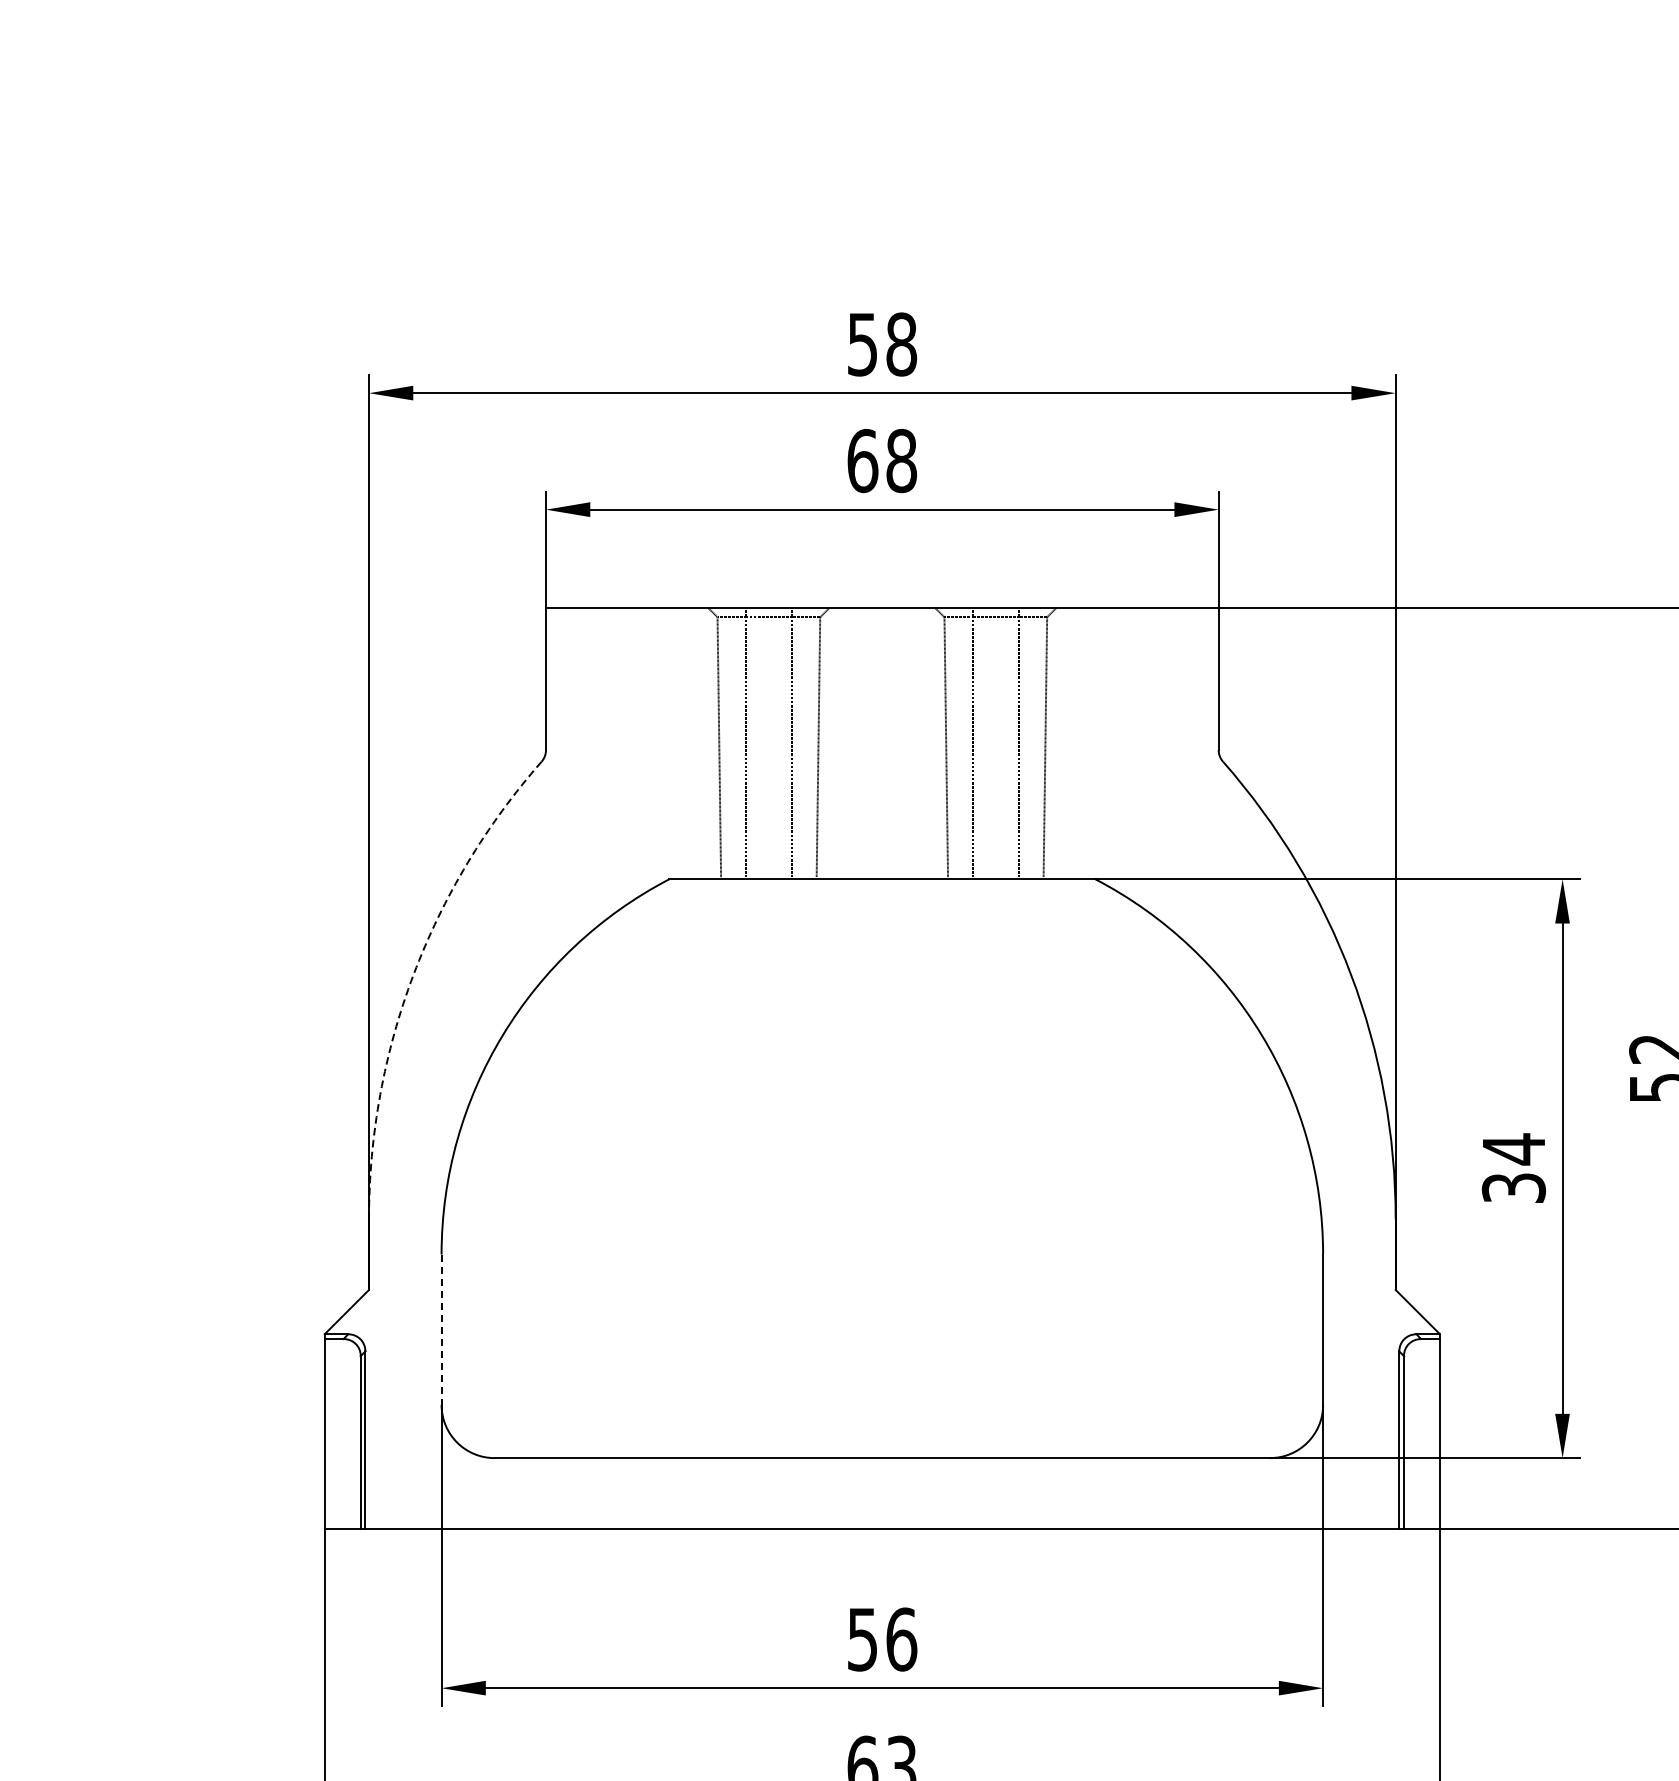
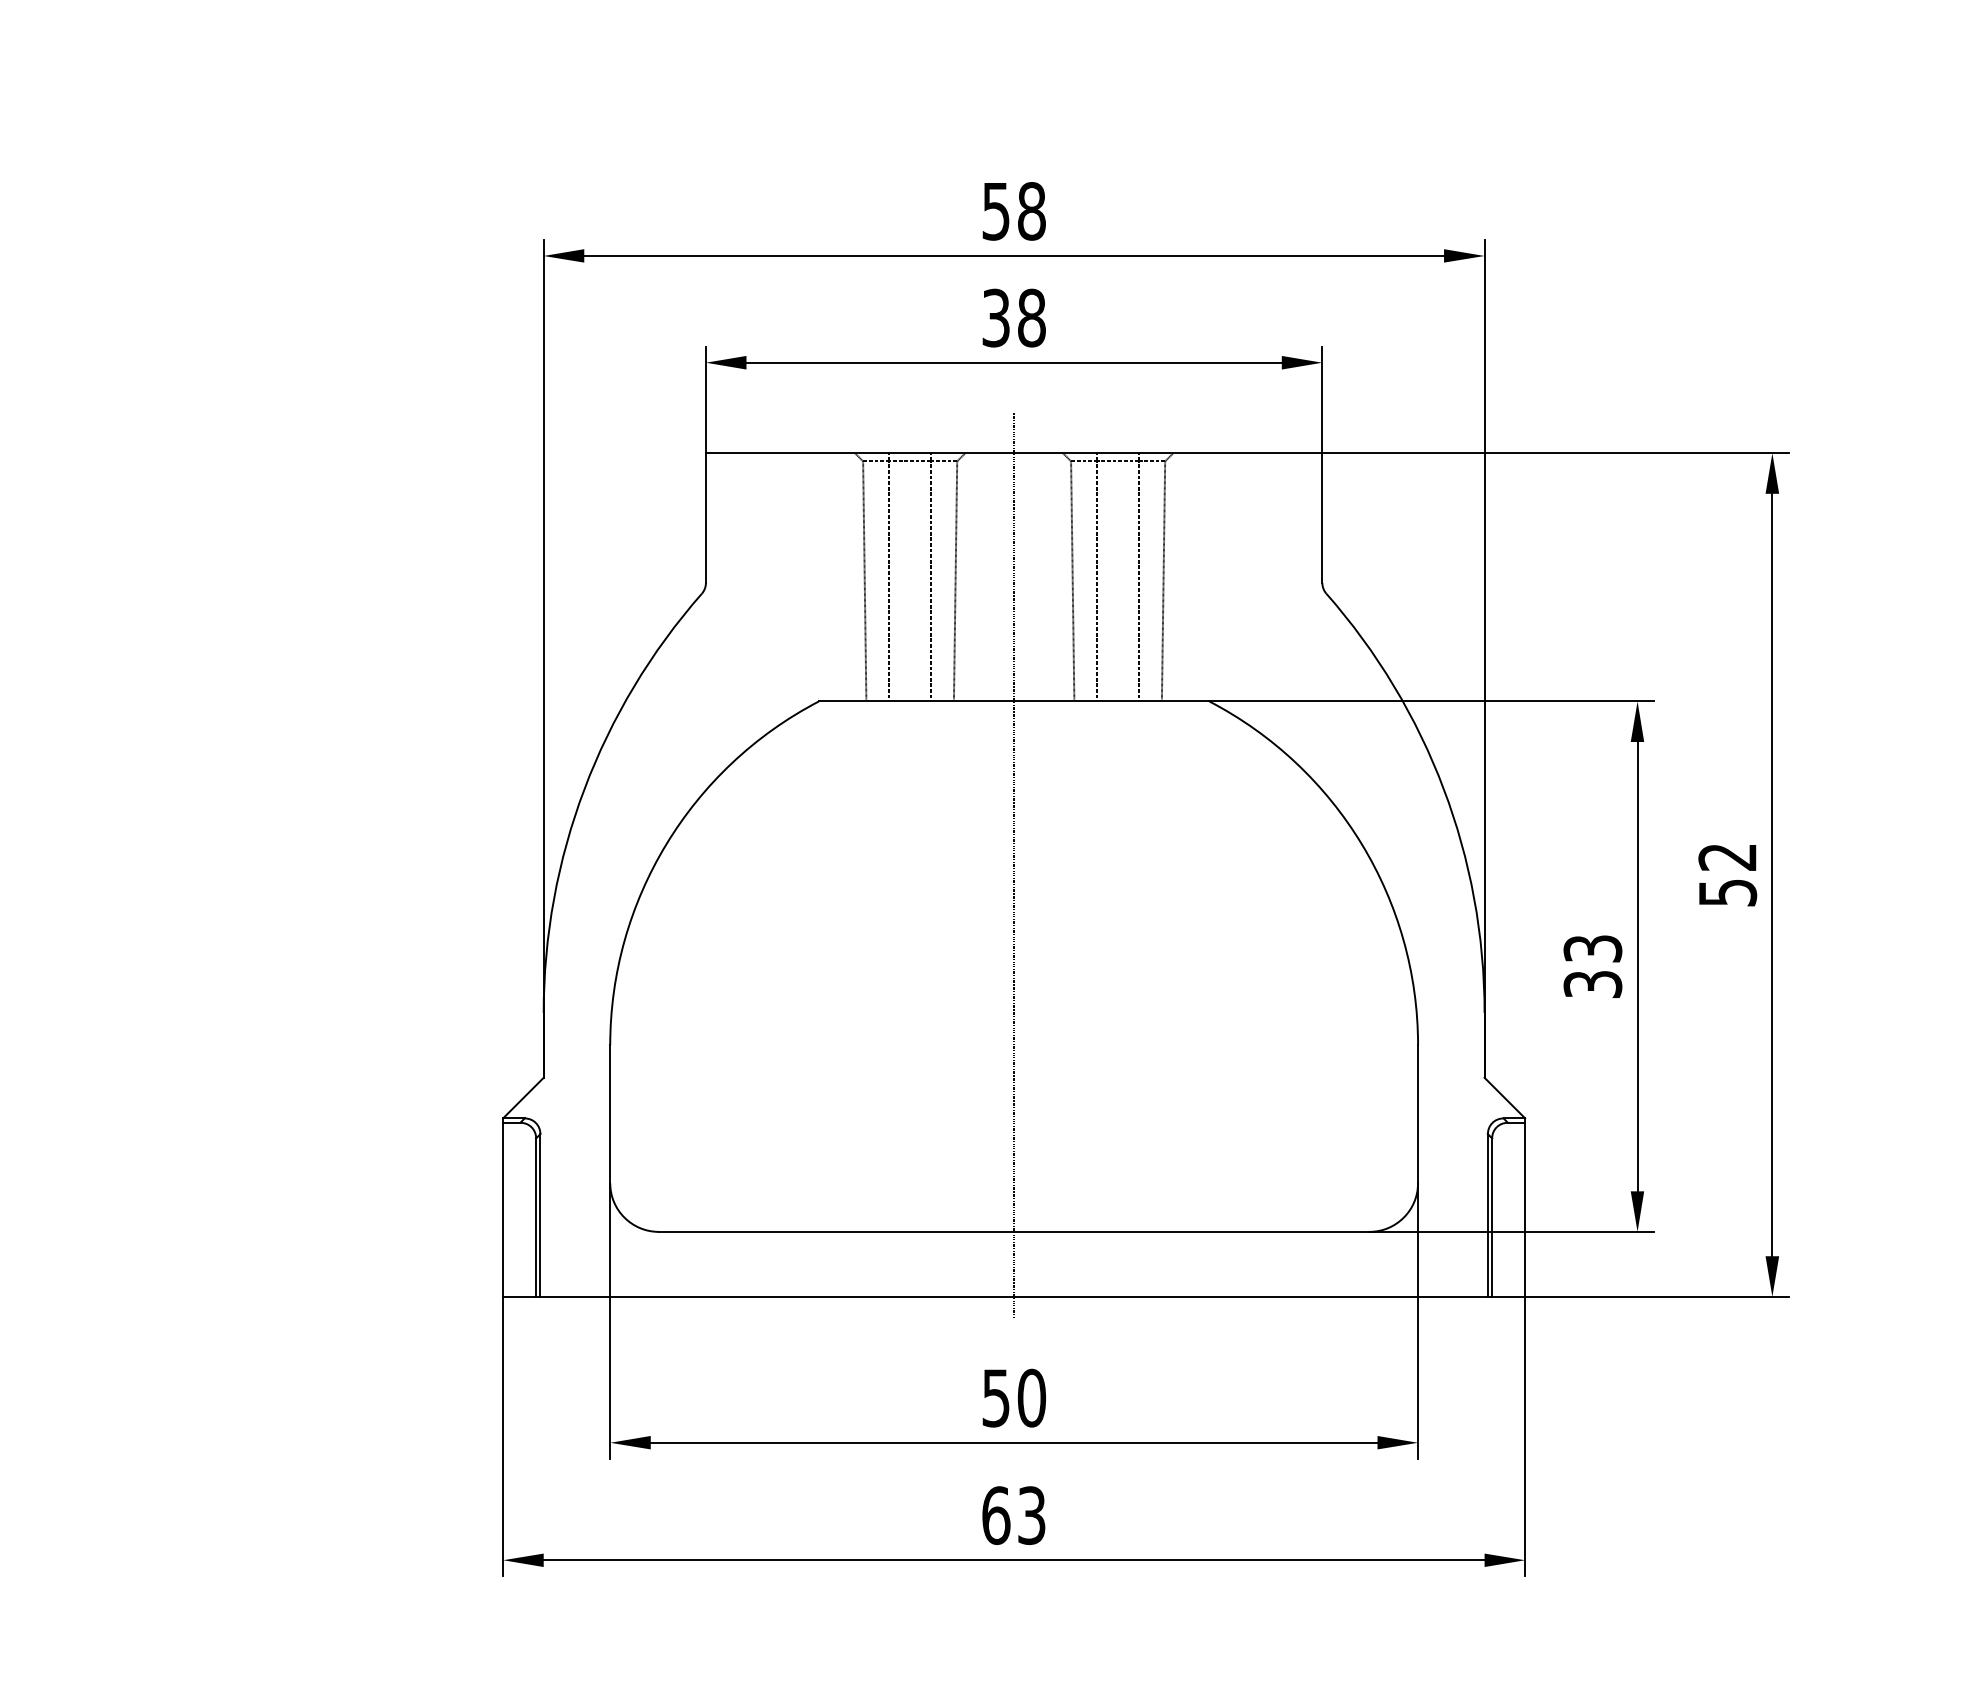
text: (863, 460) -> (996, 317), 68 -> 38
arc: (413, 974) -> (584, 788), dashed -> solid
line: (882, 1057) -> (1014, 864), added
text: (1513, 1148) -> (1592, 948), 34 -> 33
line: (441, 1330) -> (610, 1114), dashed -> solid
text: (901, 1638) -> (1031, 1397), 56 -> 50

